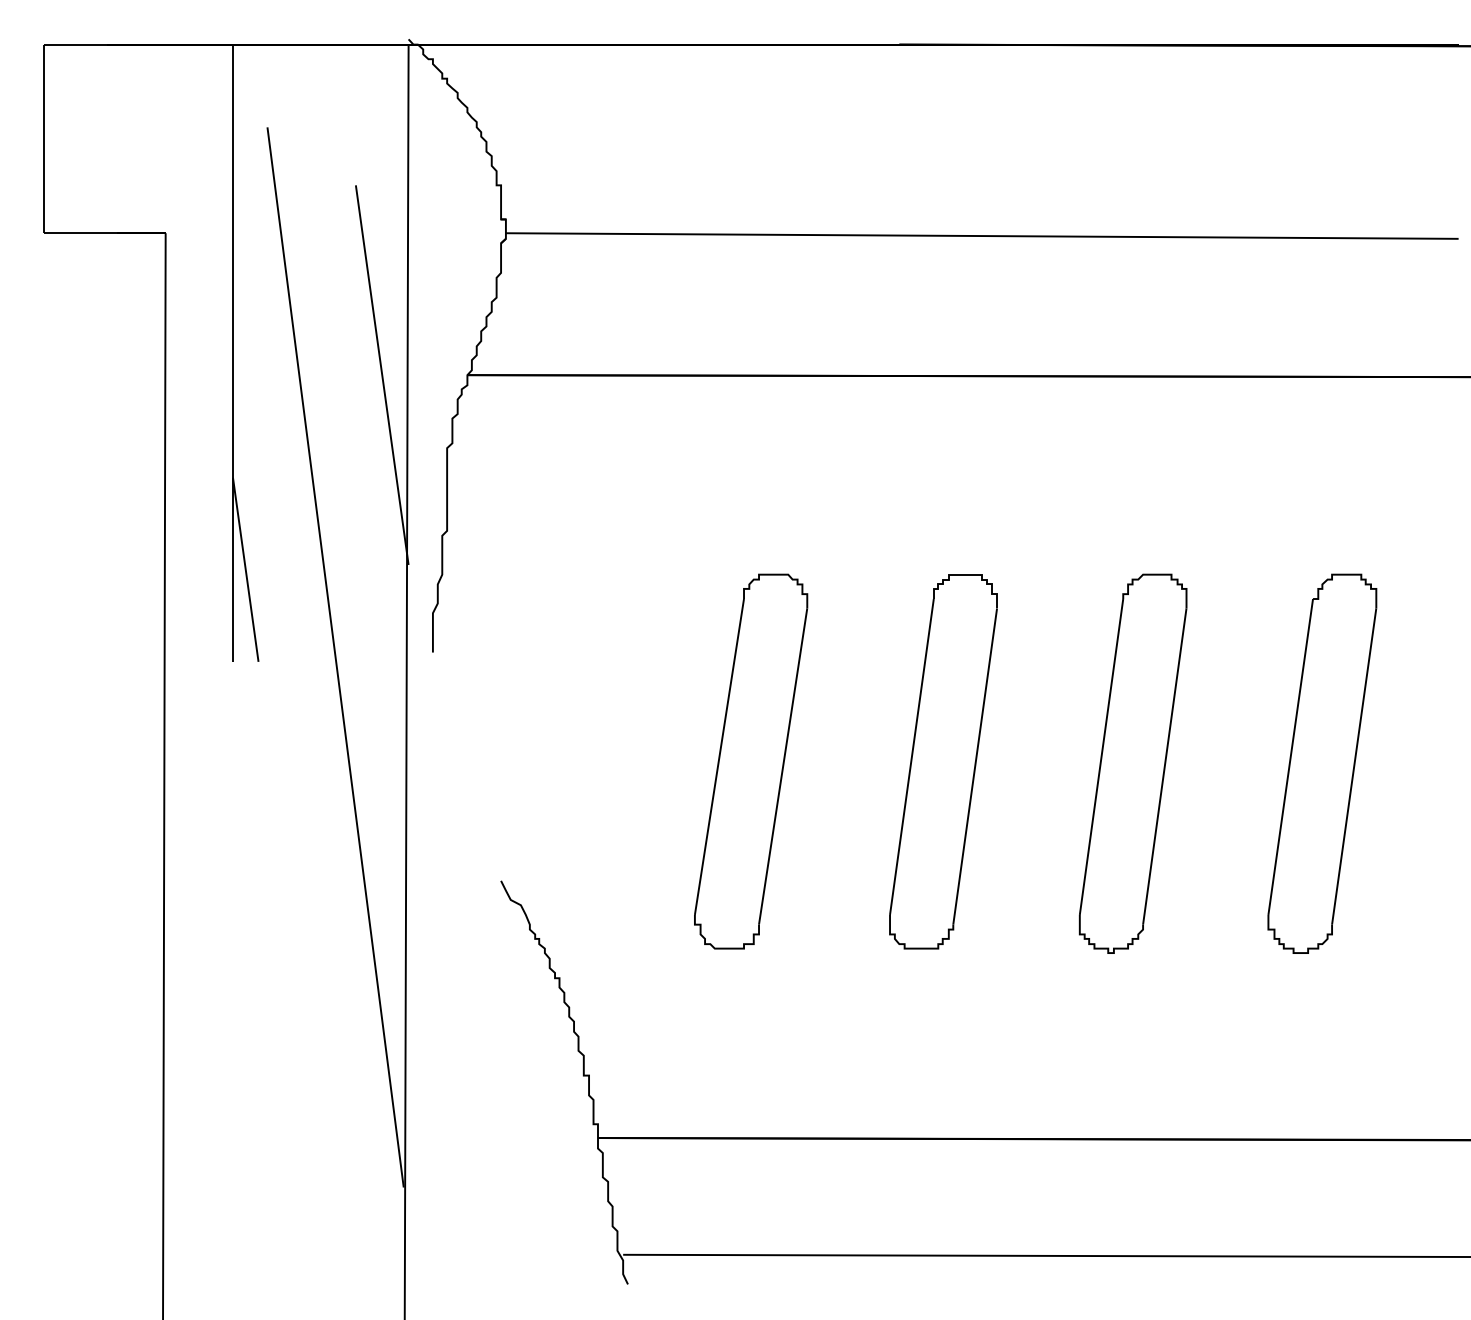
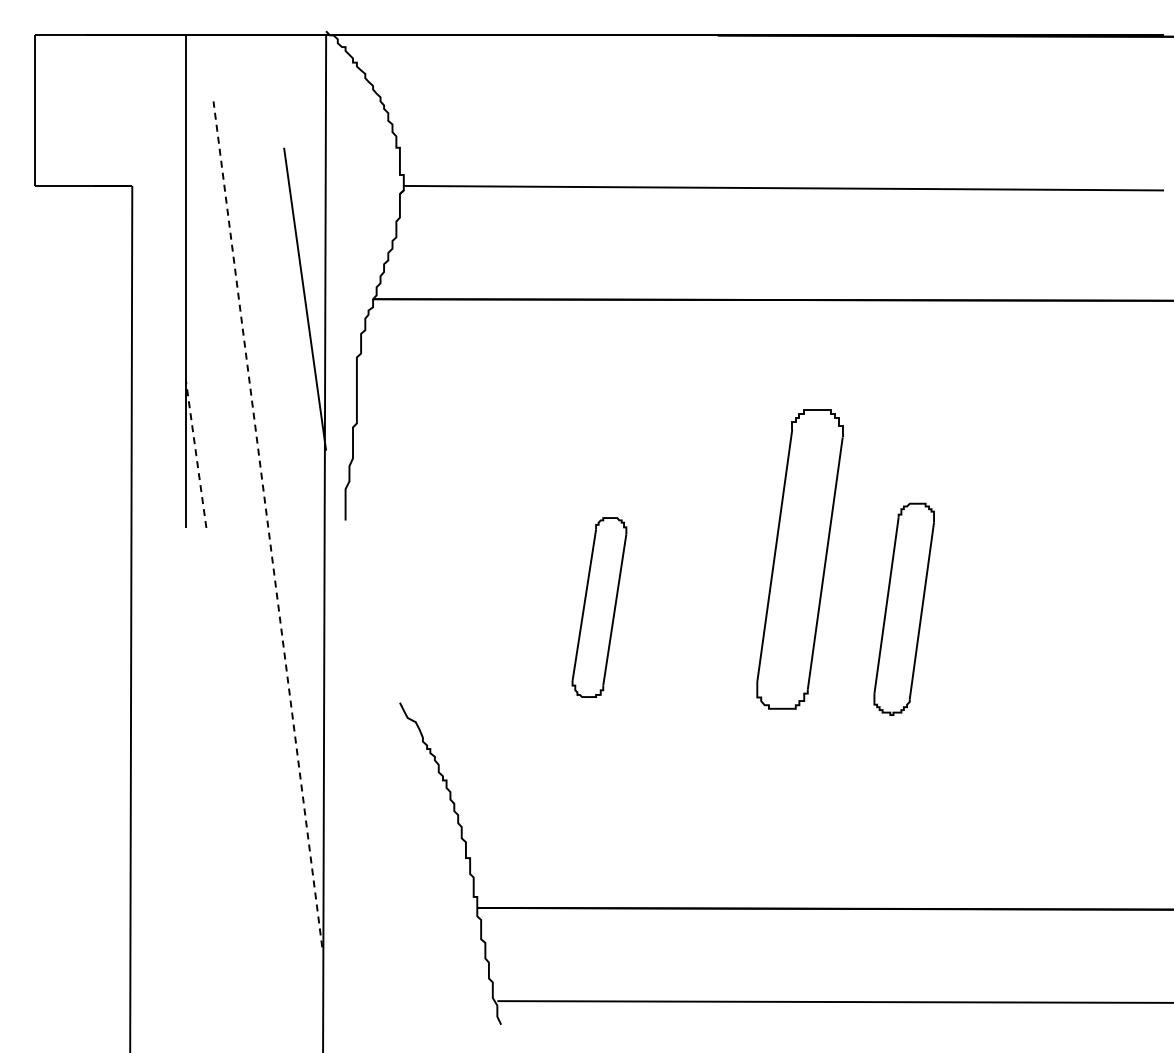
line: (246, 569) -> (196, 454), solid -> dashed
line: (335, 656) -> (267, 523), solid -> dashed
part: (751, 761) -> (599, 607), size x0.6
part: (942, 761) -> (799, 559), moved
part: (1132, 764) -> (903, 609), size x0.7
part: (1322, 764) -> (1055, 609), removed

